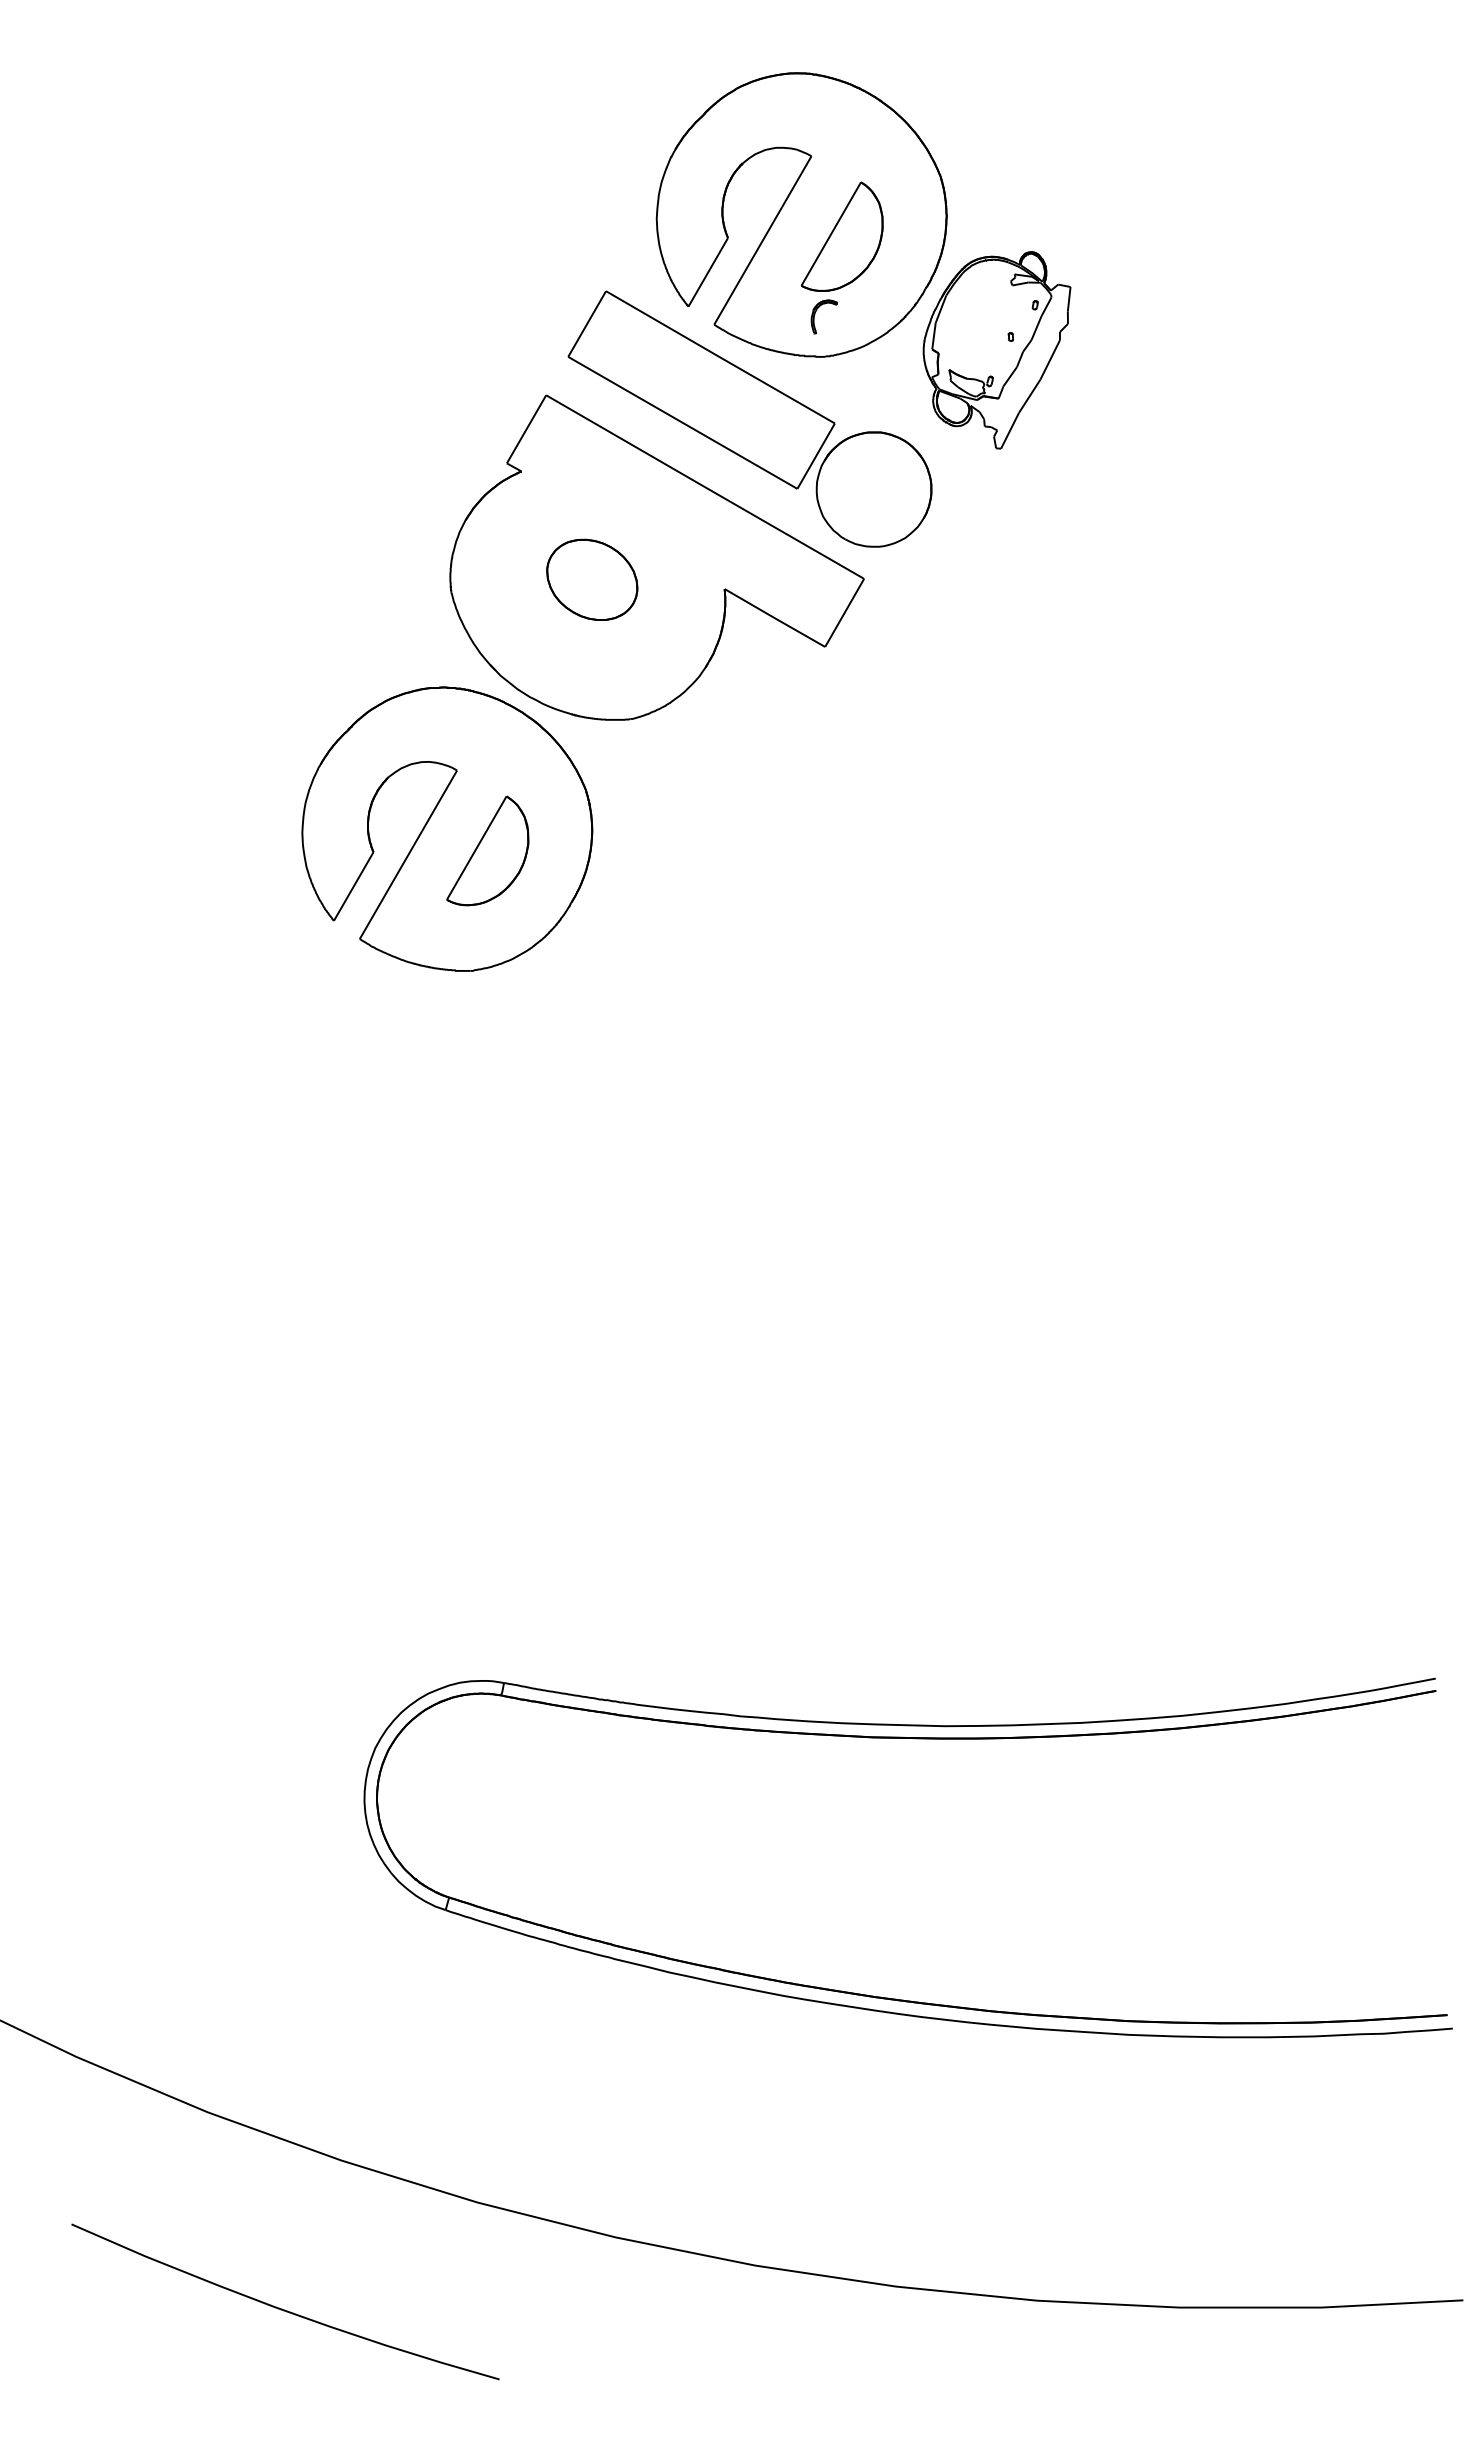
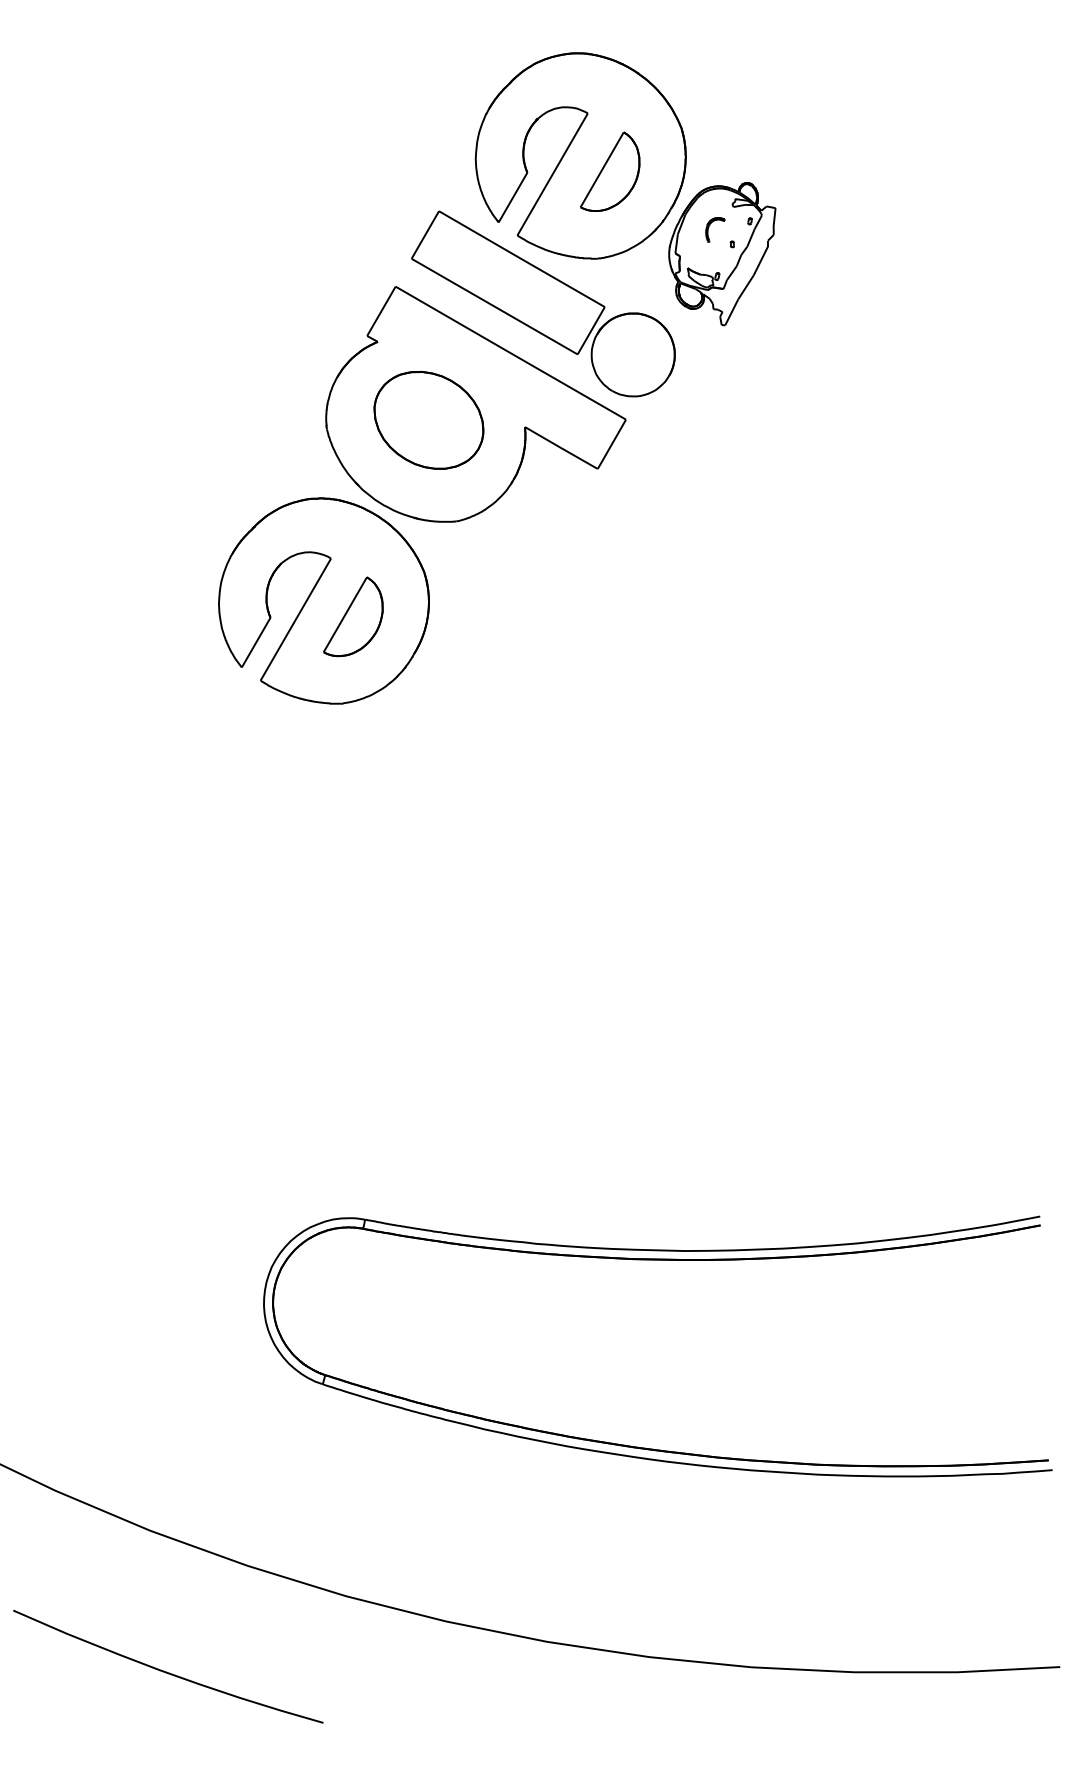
part: (815, 314) -> (708, 228), moved
part: (592, 579) -> (429, 420), size x1.67
curve: (282, 2308) -> (166, 1671), moved

